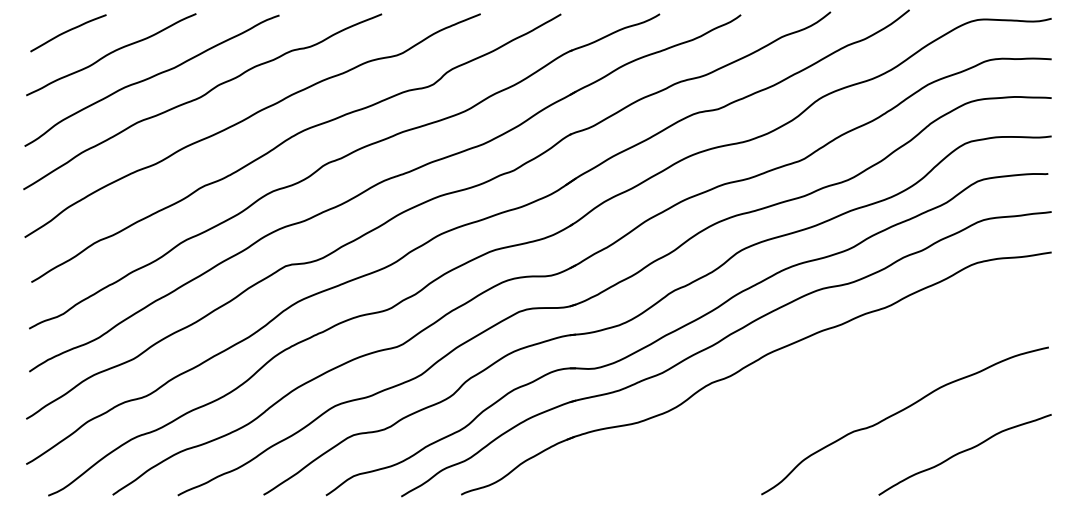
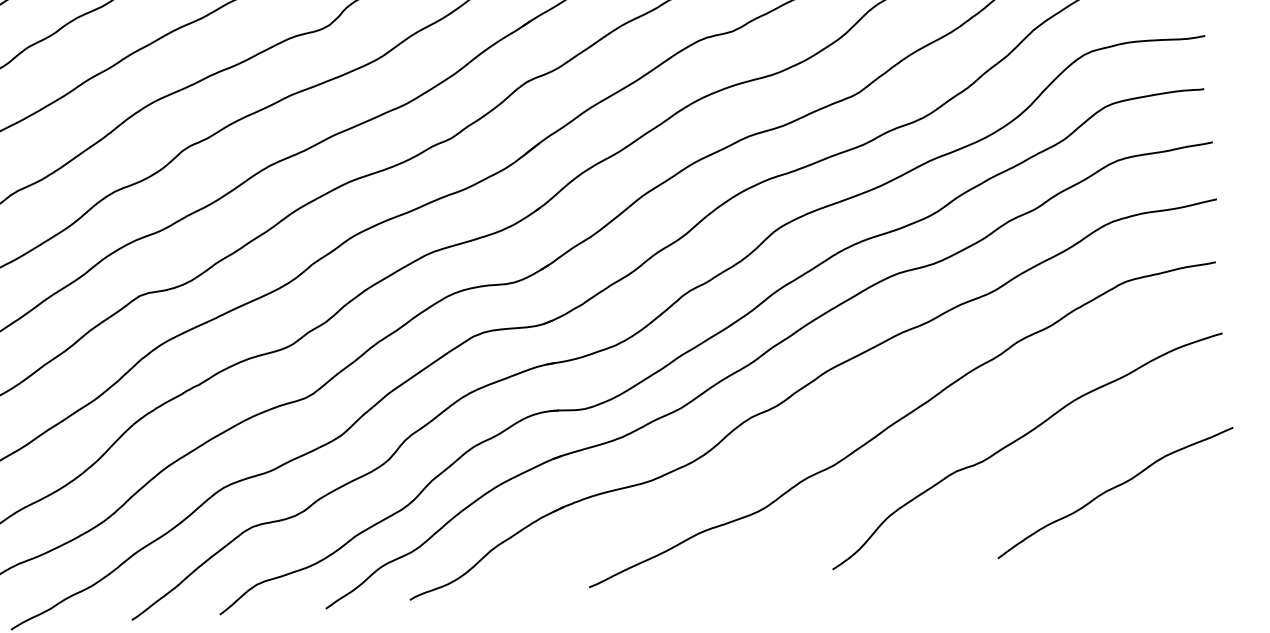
curve: (816, 393) -> (900, 421), added

